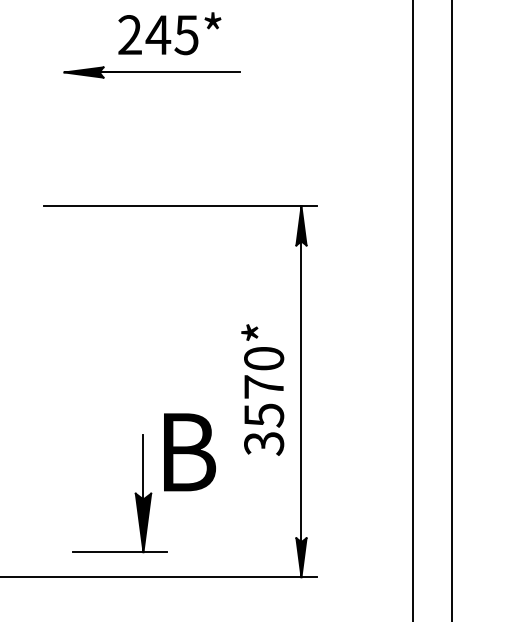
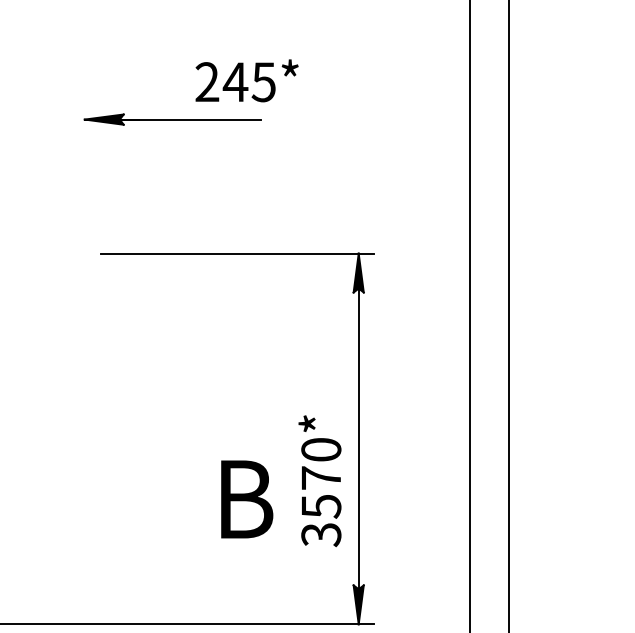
text: (169, 33) -> (246, 80), moved
part: (152, 72) -> (172, 119), moved
text: (262, 390) -> (319, 481), moved
part: (135, 493) -> (192, 540), removed

